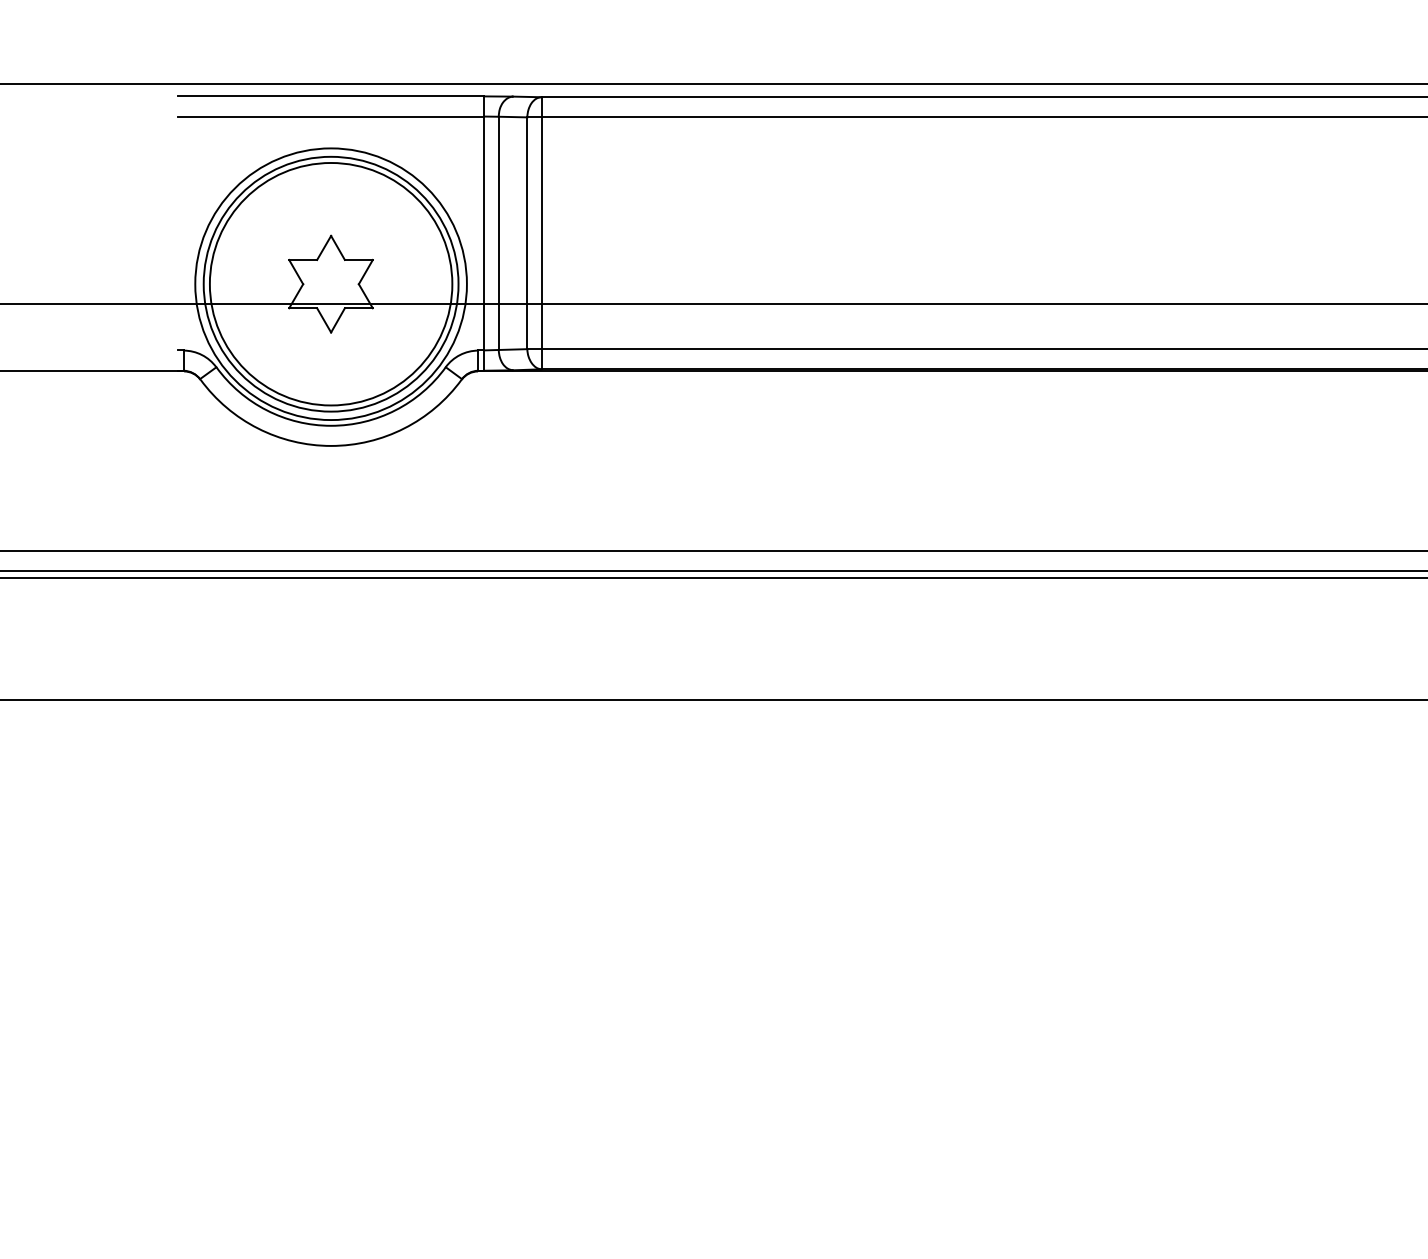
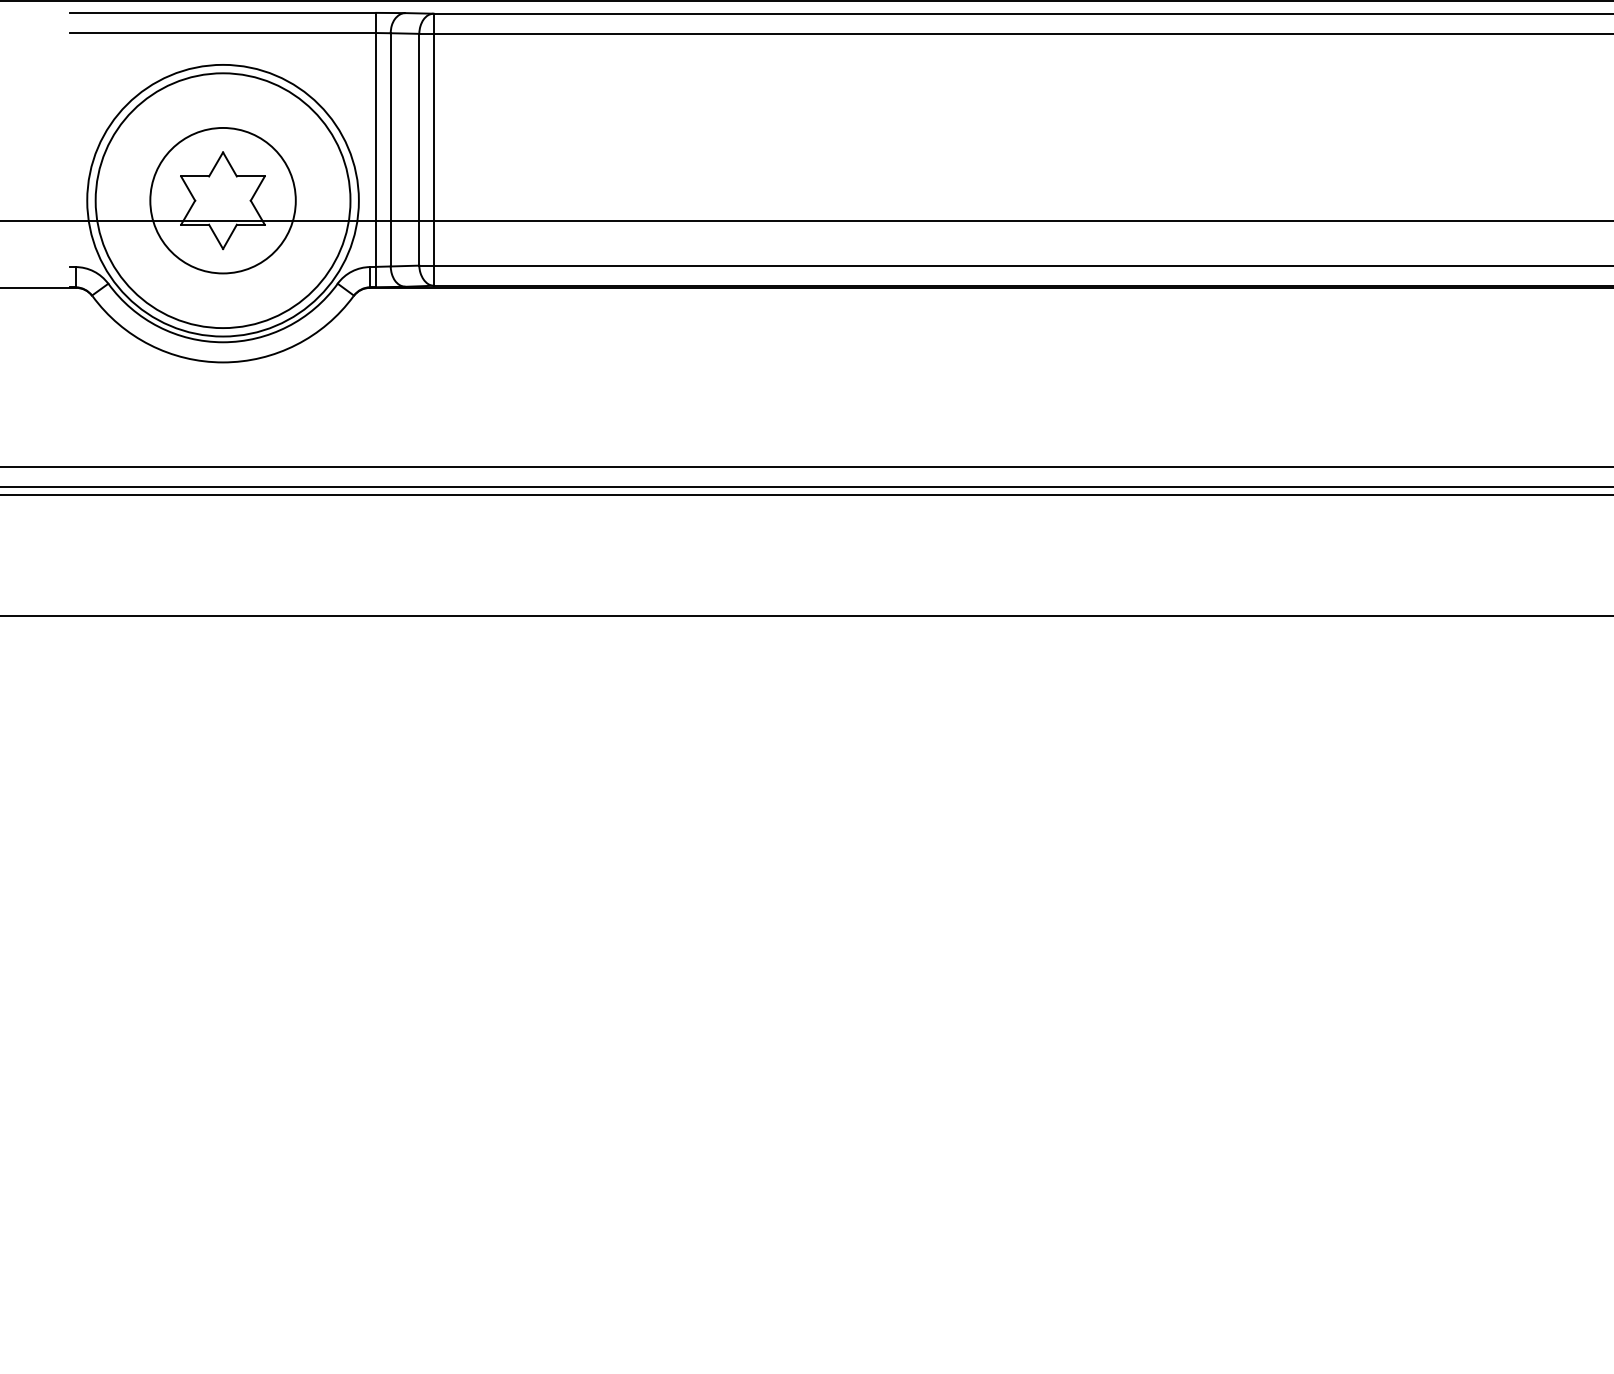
circle: (330, 284) -> (222, 200), size x0.6

